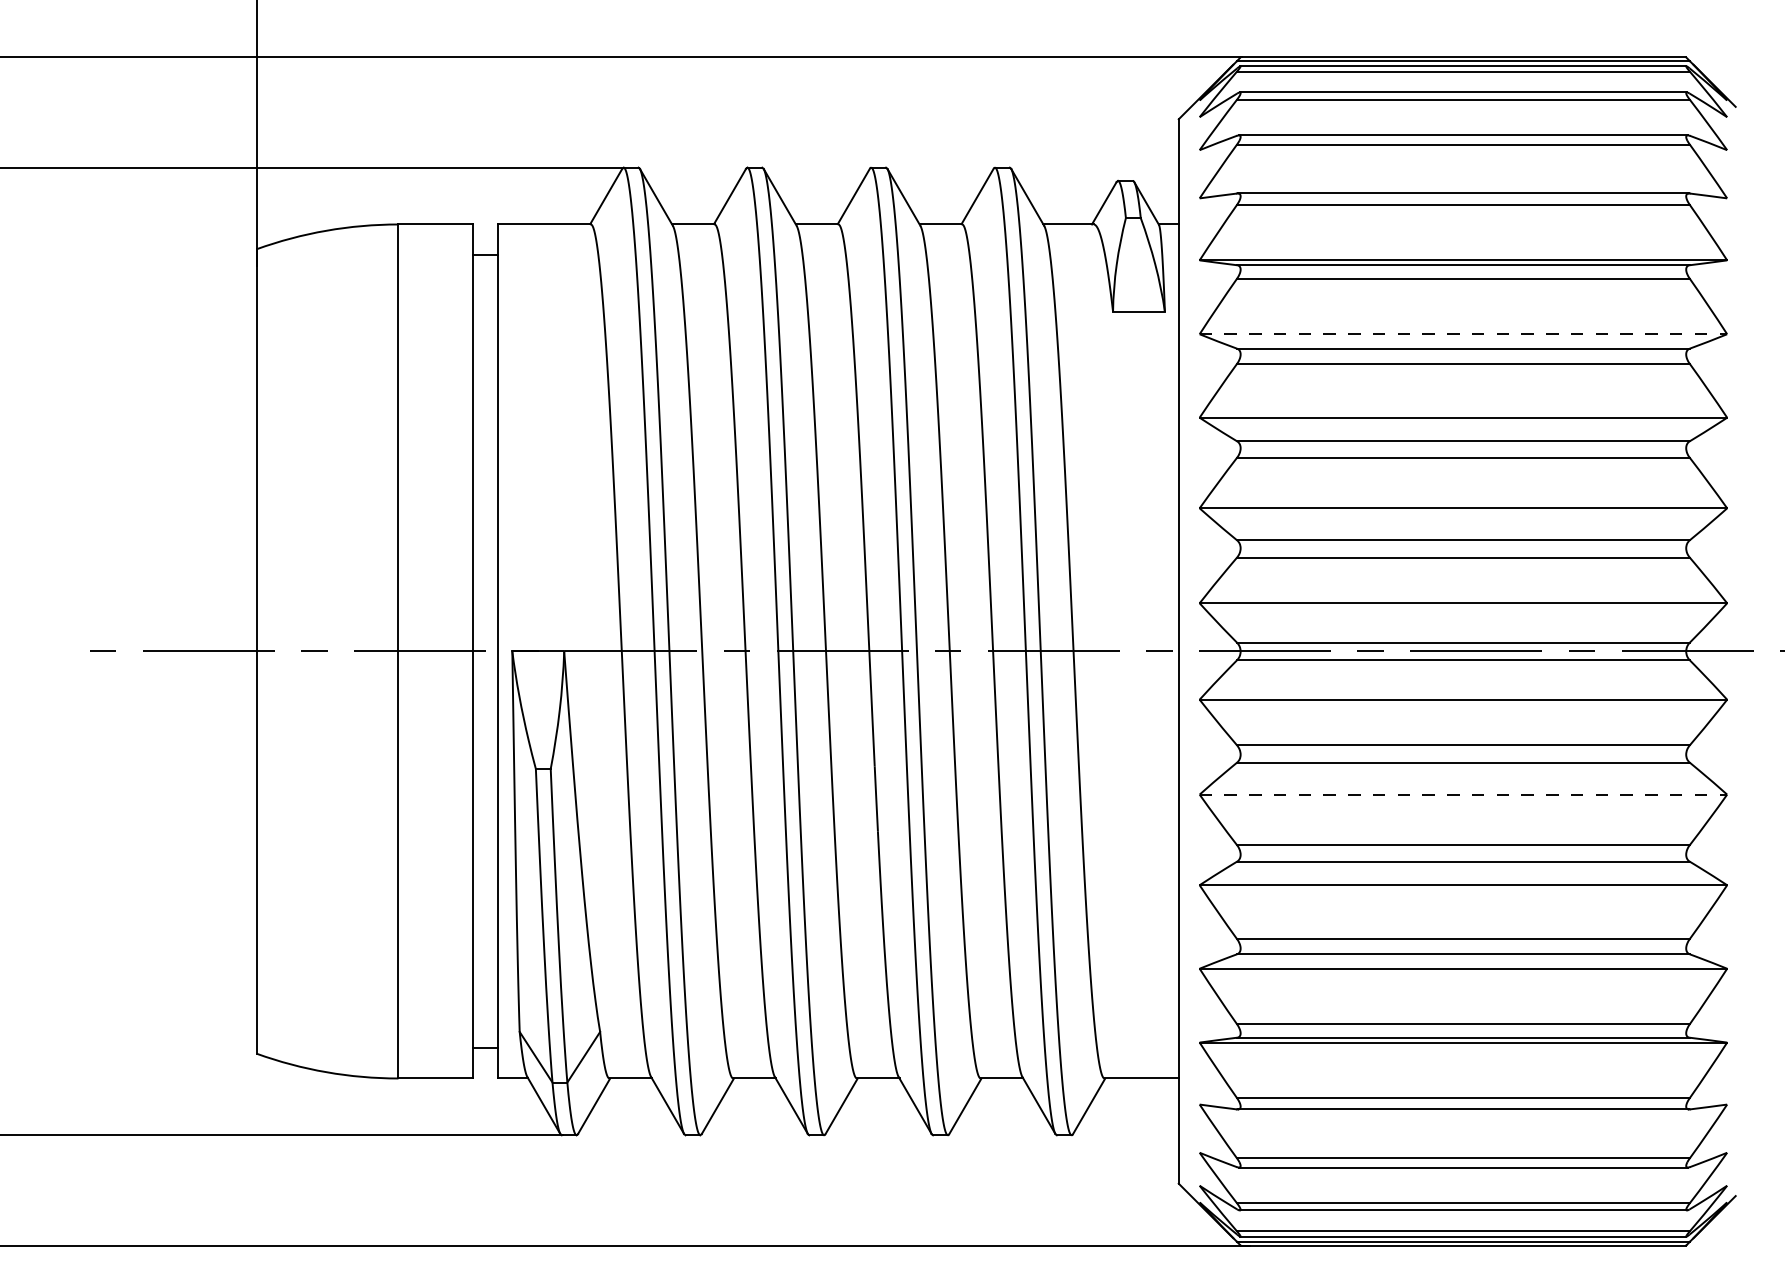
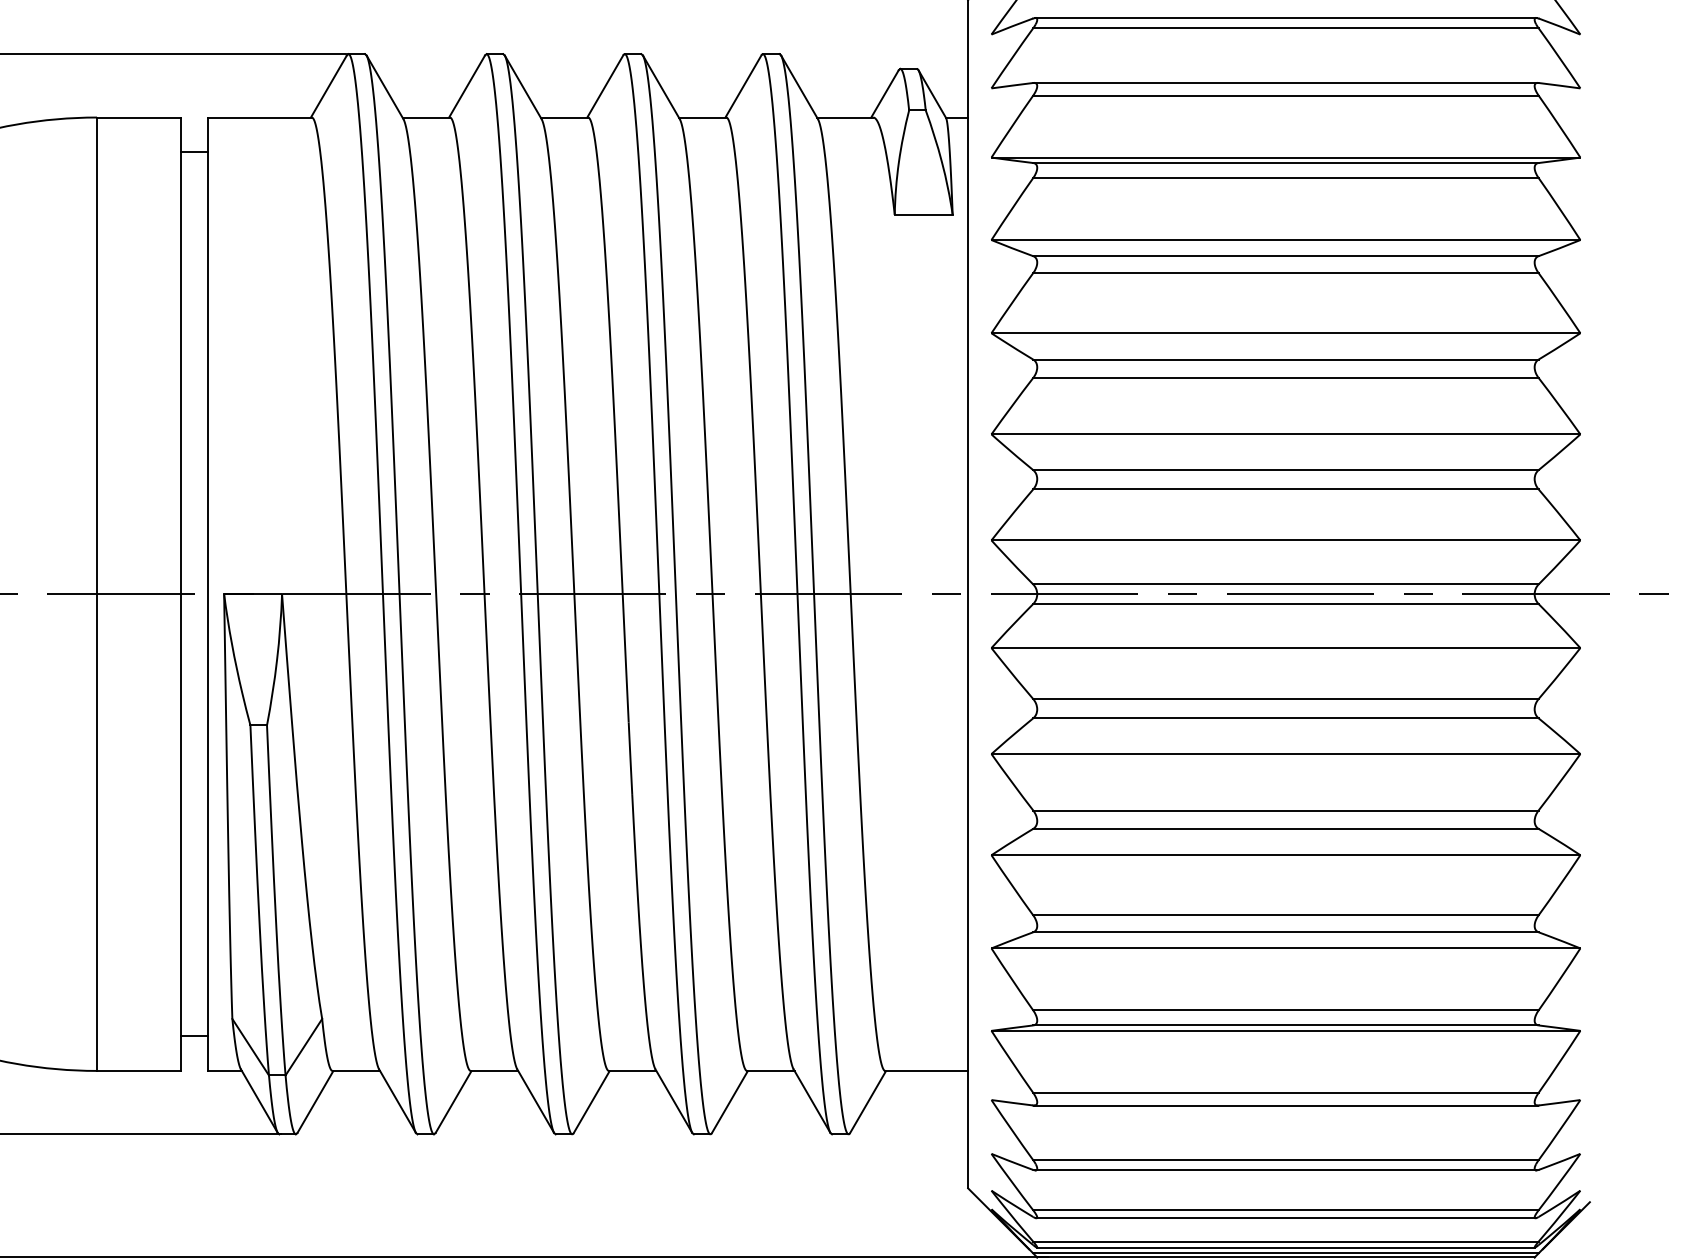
line: (1463, 334) -> (1286, 240), dashed -> solid
line: (1463, 794) -> (1286, 753), dashed -> solid

